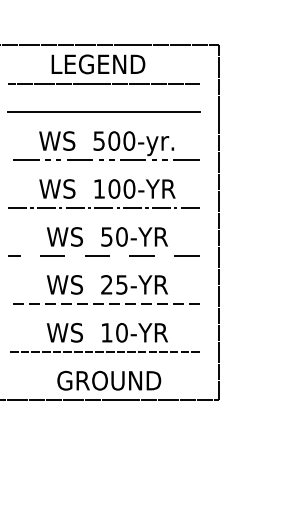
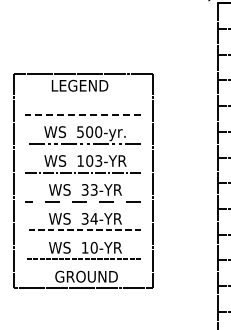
line: (104, 83) -> (83, 97), removed
line: (104, 111) -> (83, 114), solid -> dashed
text: (129, 188) -> (98, 160), 100-YR -> 103-YR
text: (114, 236) -> (89, 189), 50-YR -> 33-YR
text: (114, 284) -> (89, 218), 25-YR -> 34-YR

